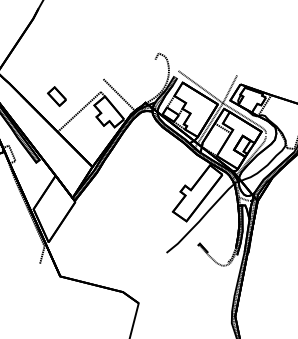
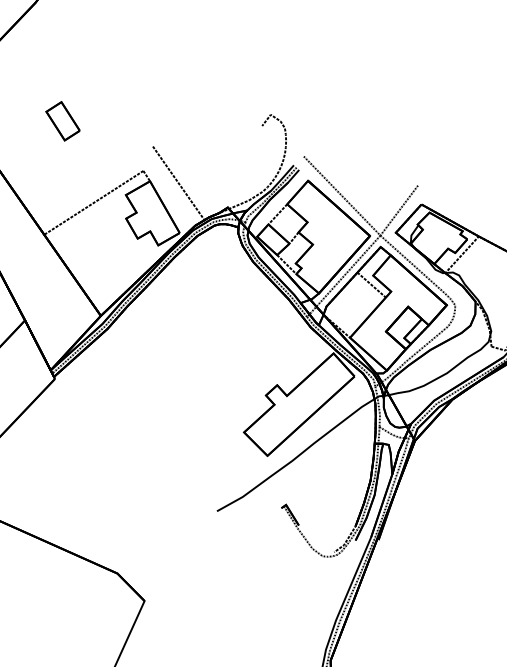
part: (56, 96) -> (61, 120), moved

